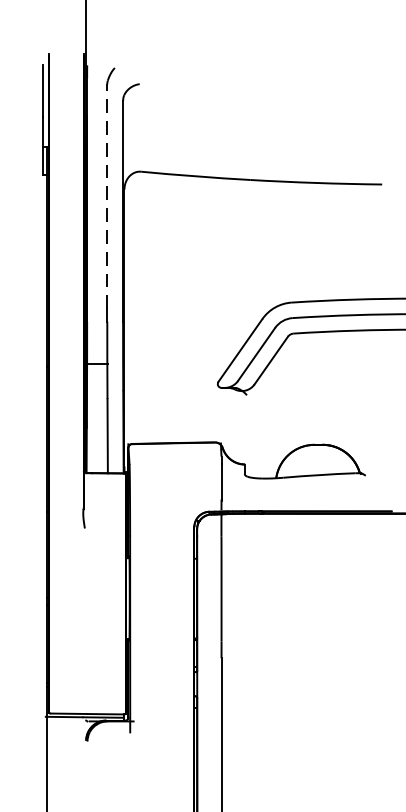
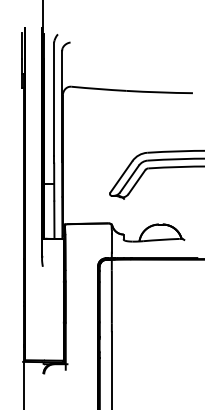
line: (107, 197) -> (54, 99), dashed -> solid

